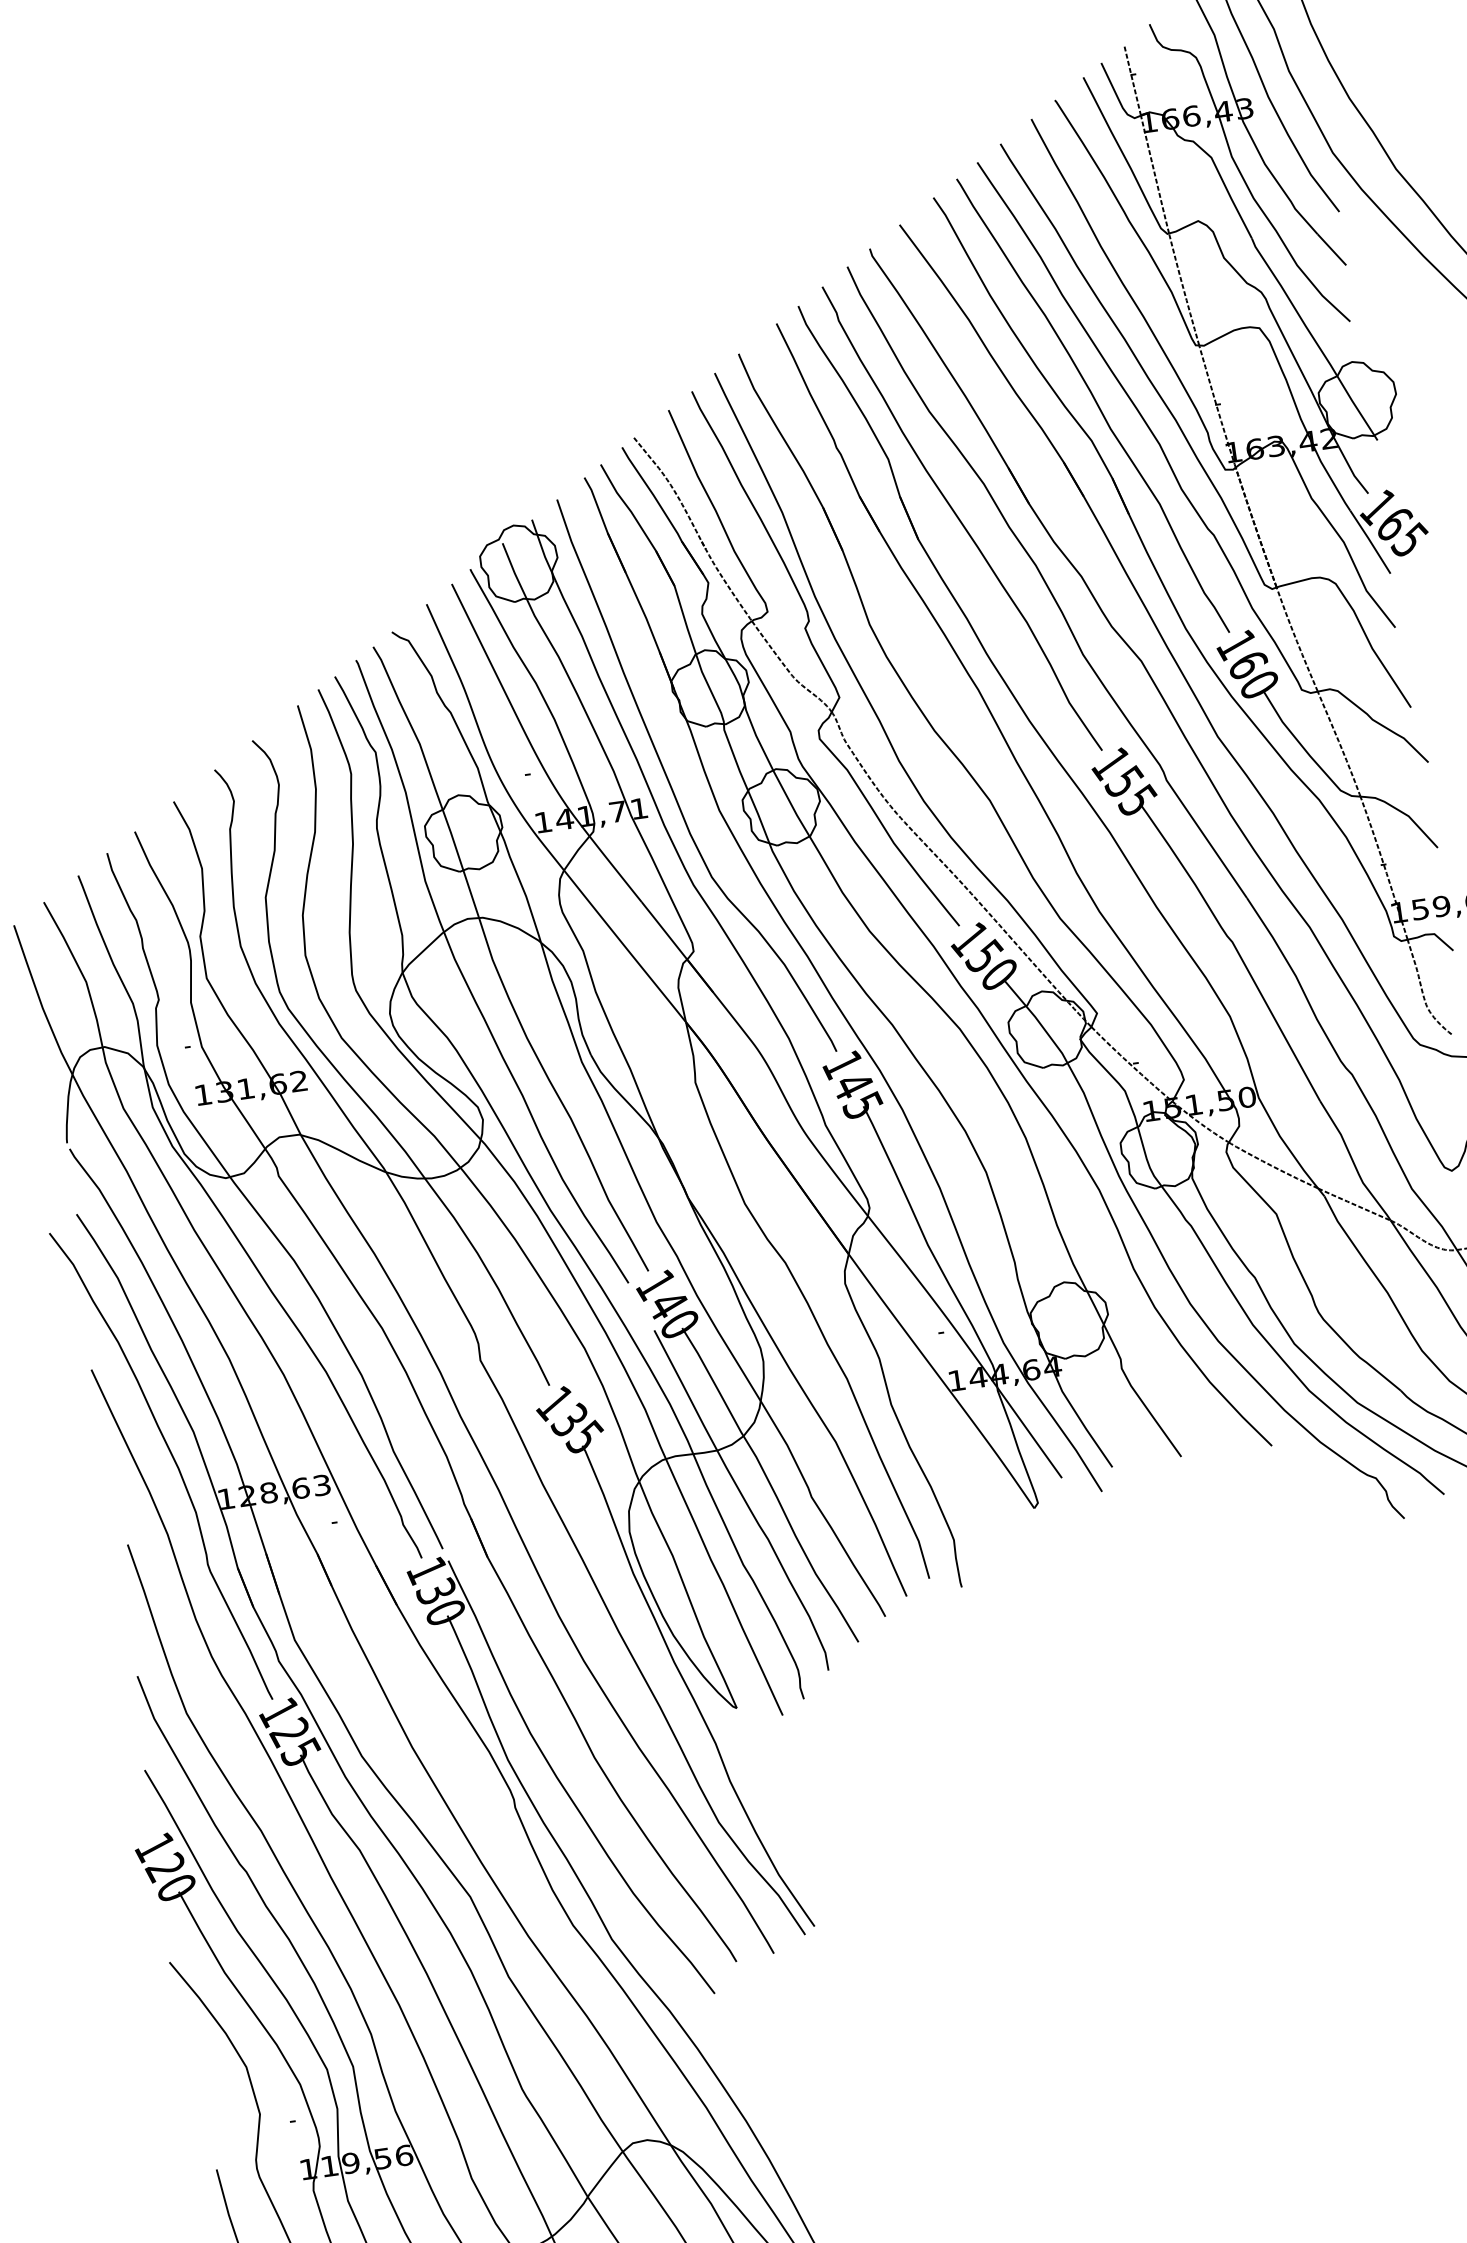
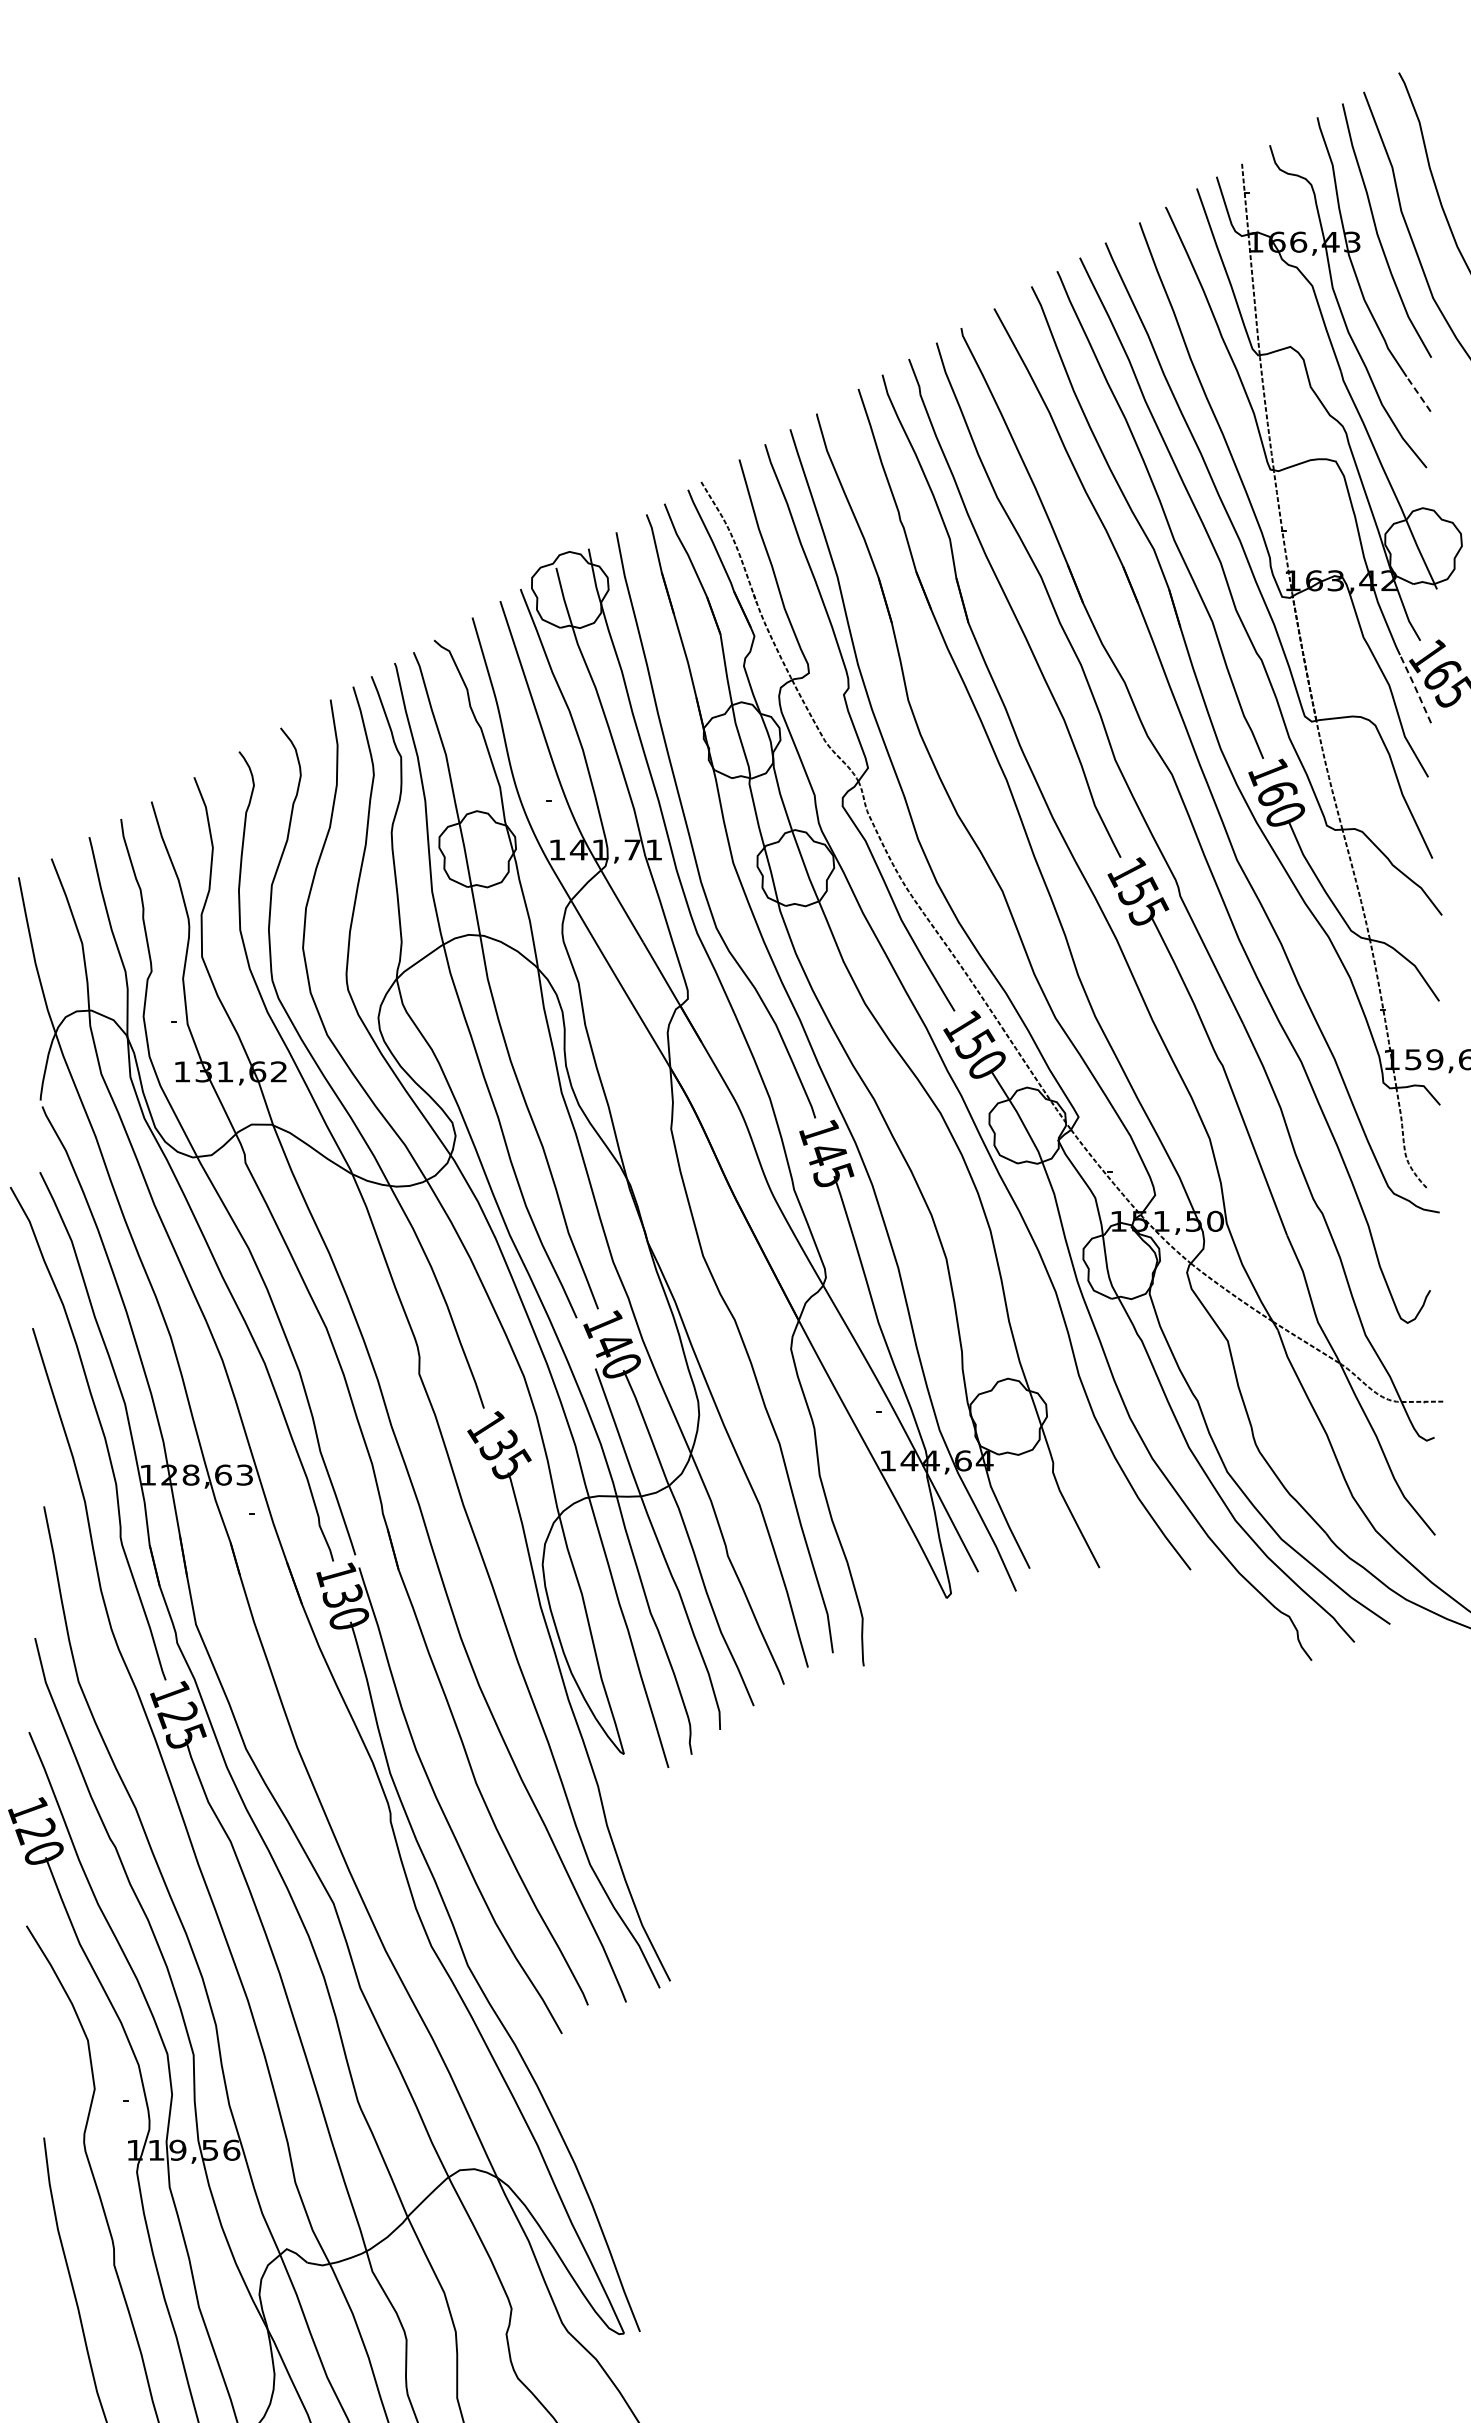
line: (1331, 249) -> (1418, 393), solid -> dashed
line: (1370, 540) -> (1415, 687), solid -> dashed

